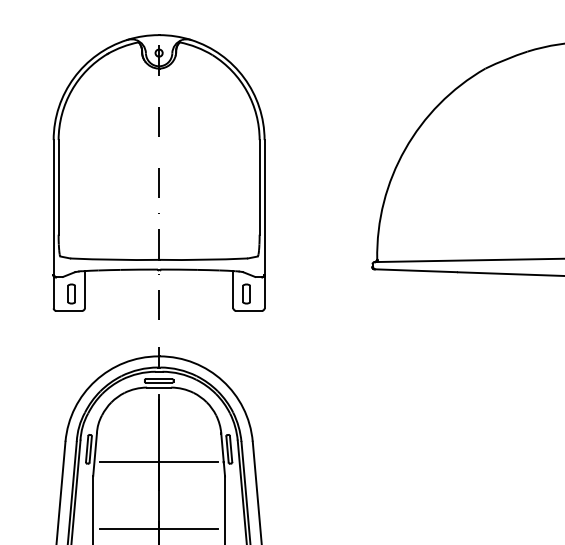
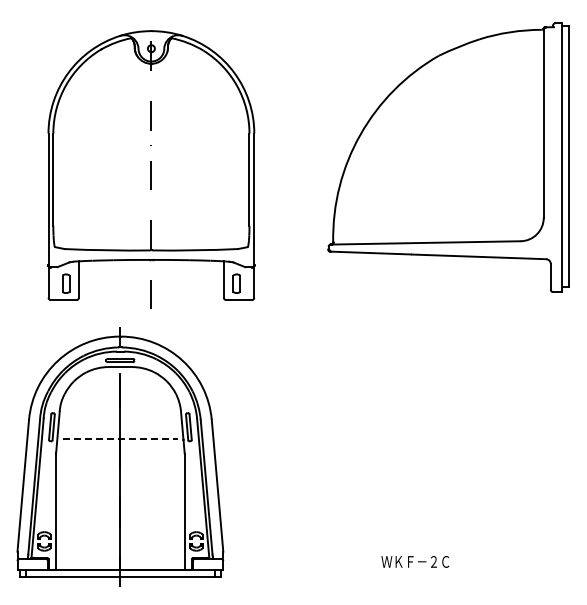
part: (159, 176) -> (151, 169), moved
line: (159, 461) -> (120, 439), solid -> dashed
line: (159, 528) -> (120, 504), removed

